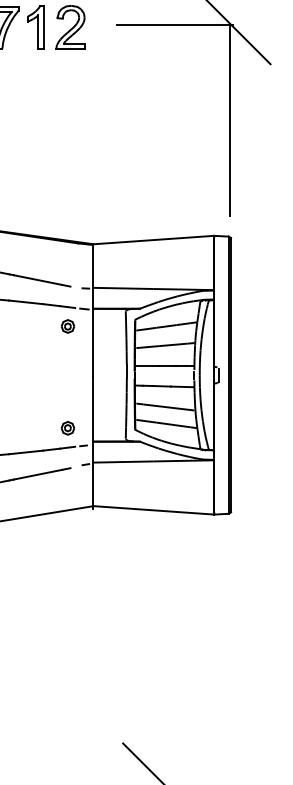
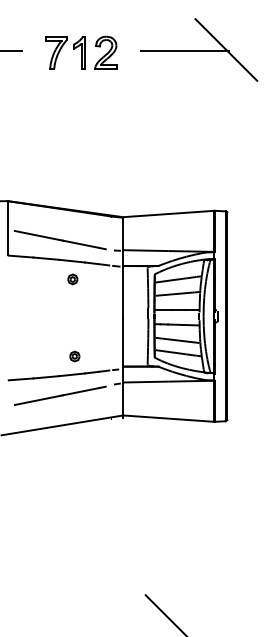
line: (229, 120) -> (226, 123), removed
part: (67, 326) -> (72, 279), moved
part: (67, 428) -> (74, 356), moved

